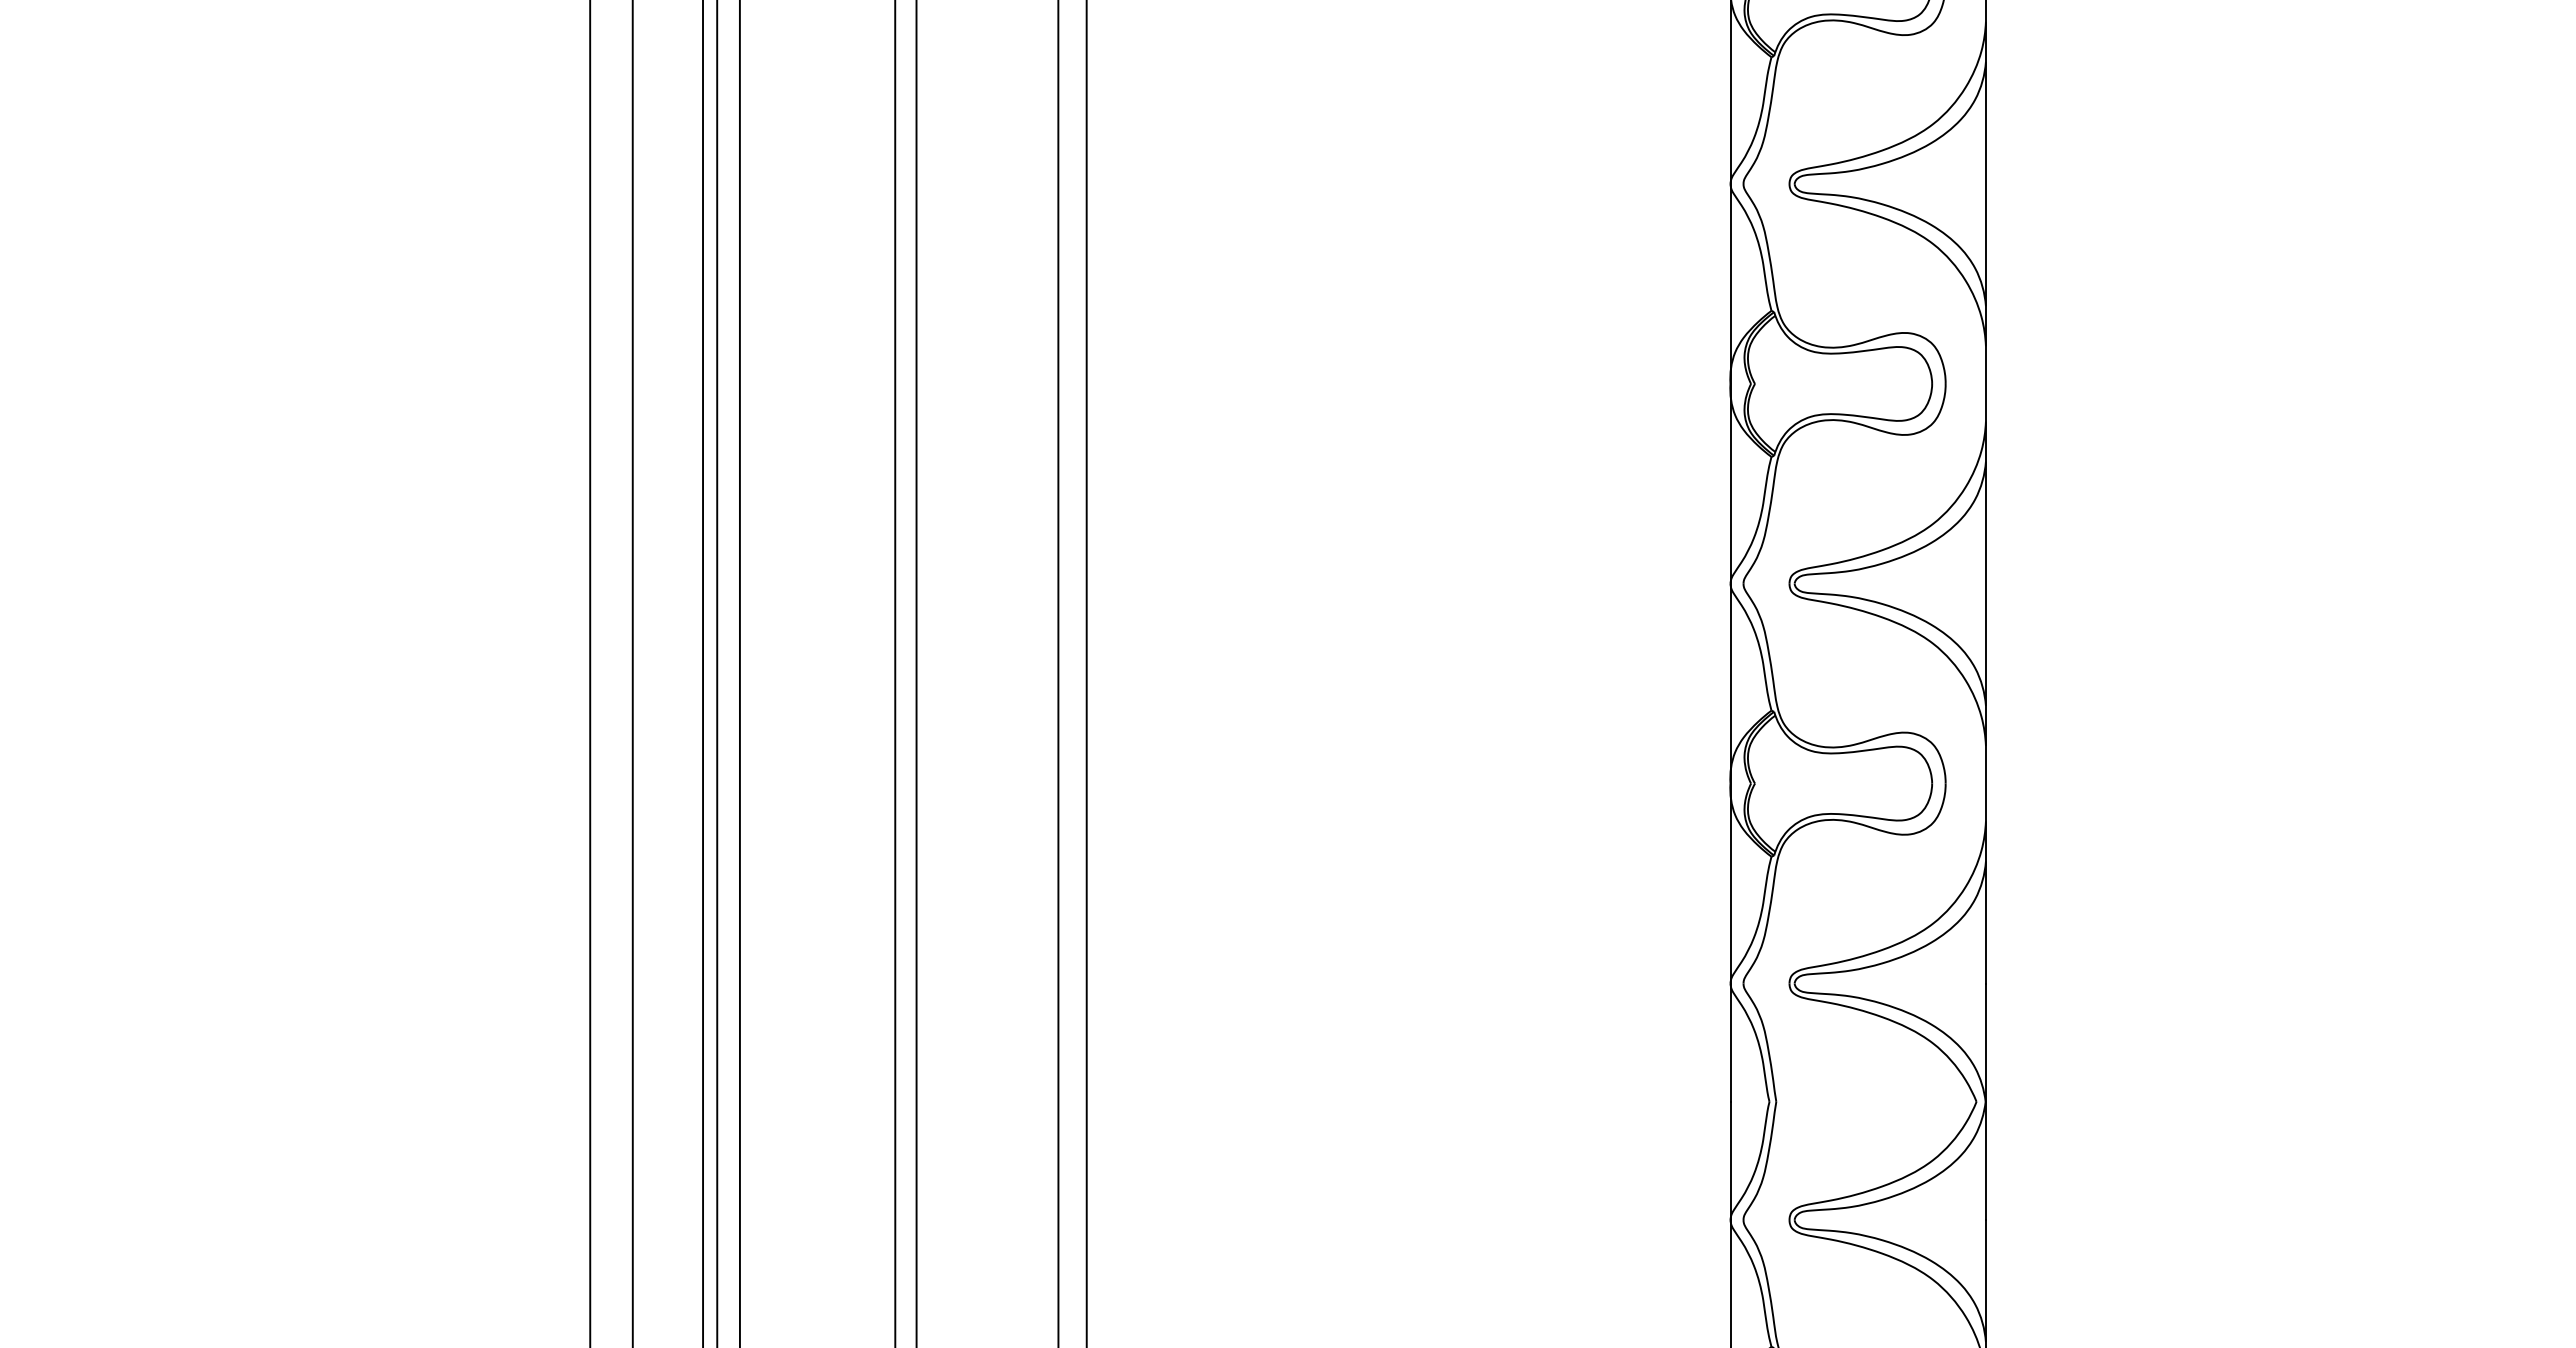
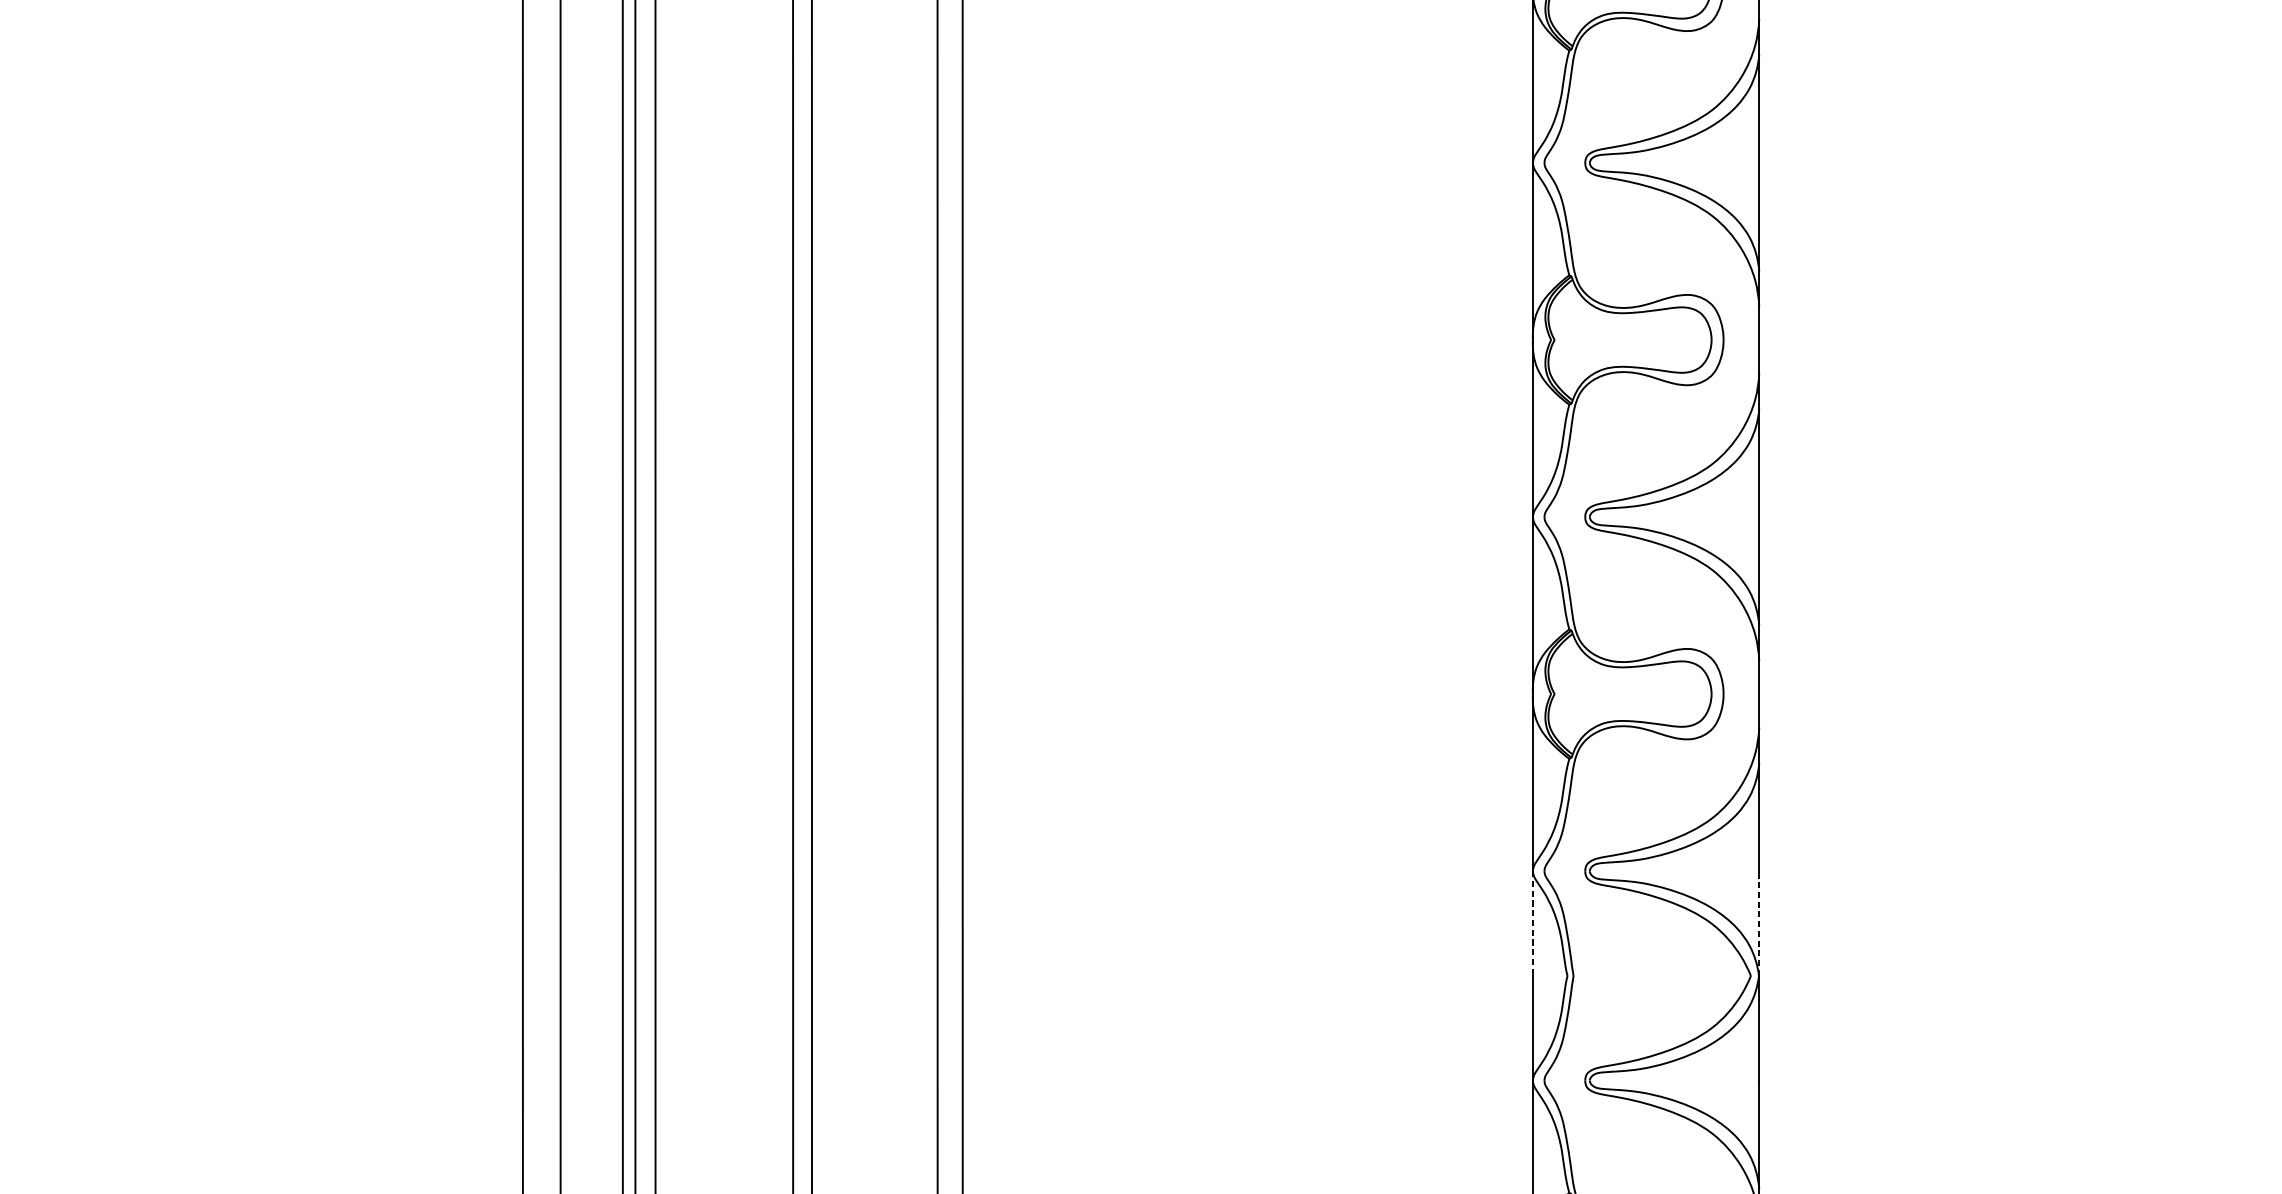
line: (1985, 1042) -> (1758, 923), solid -> dashed
line: (1730, 1043) -> (1532, 924), solid -> dashed

